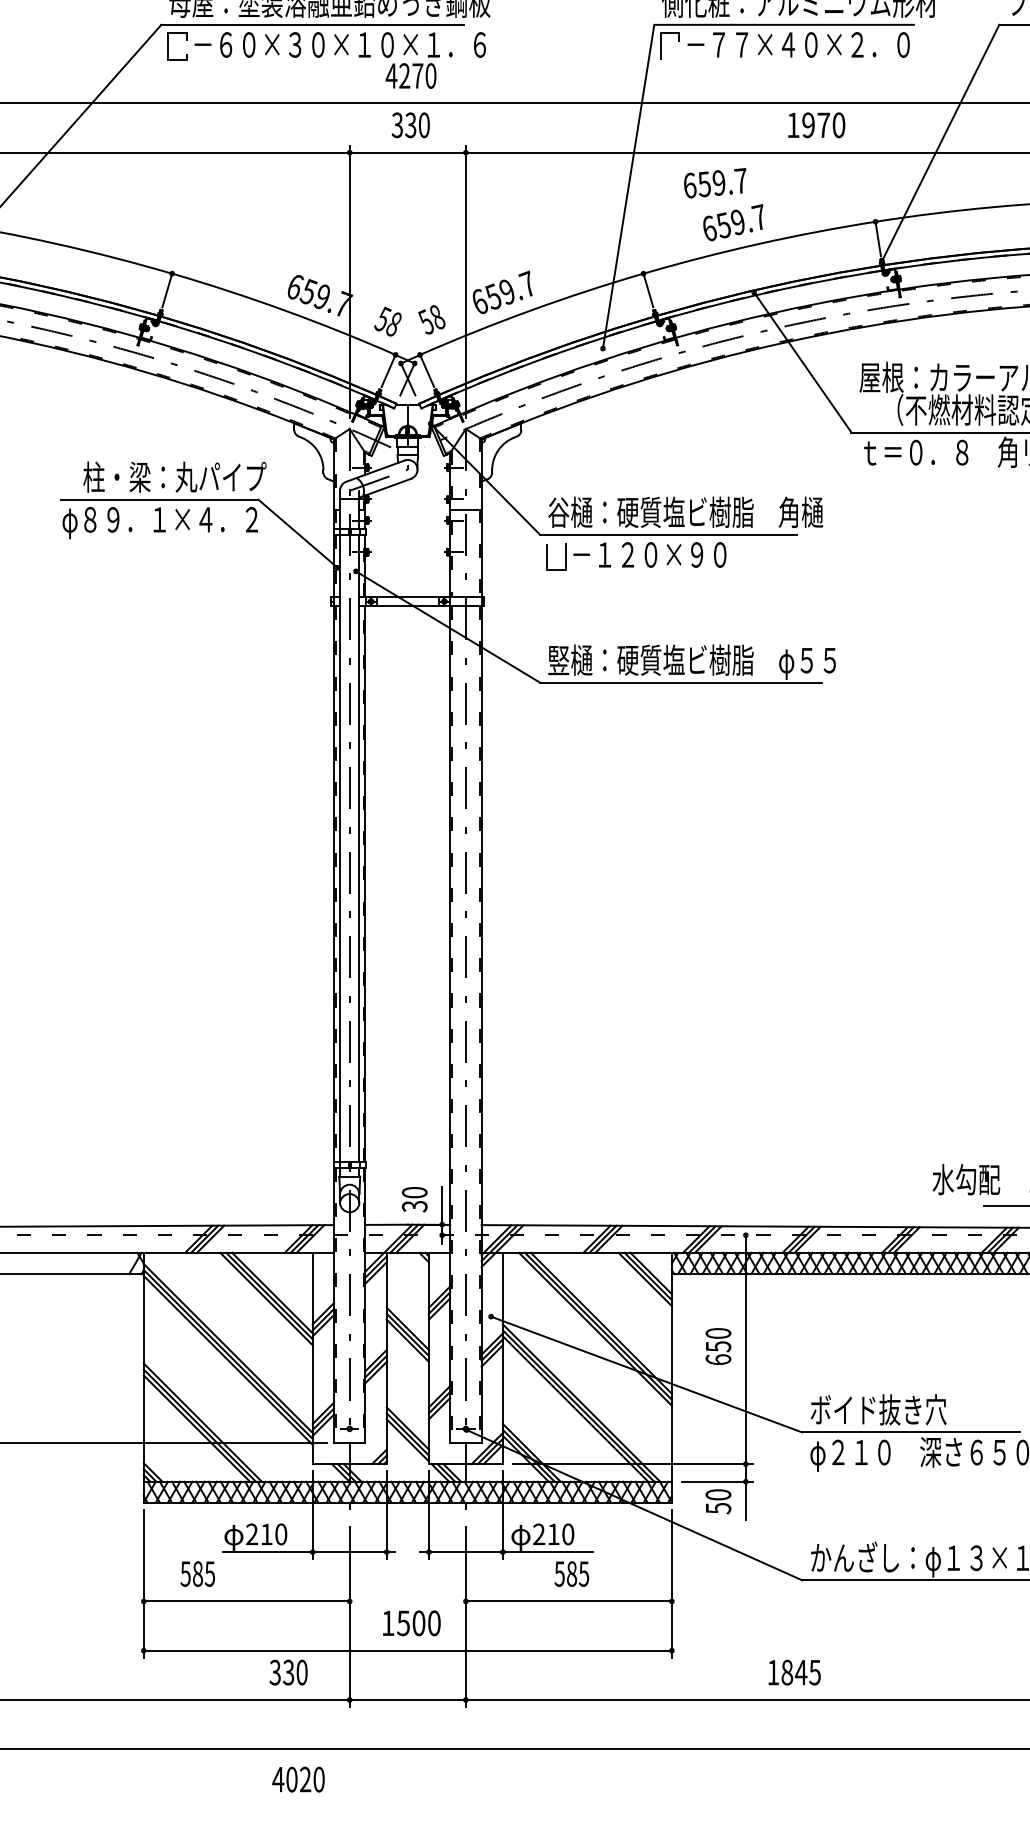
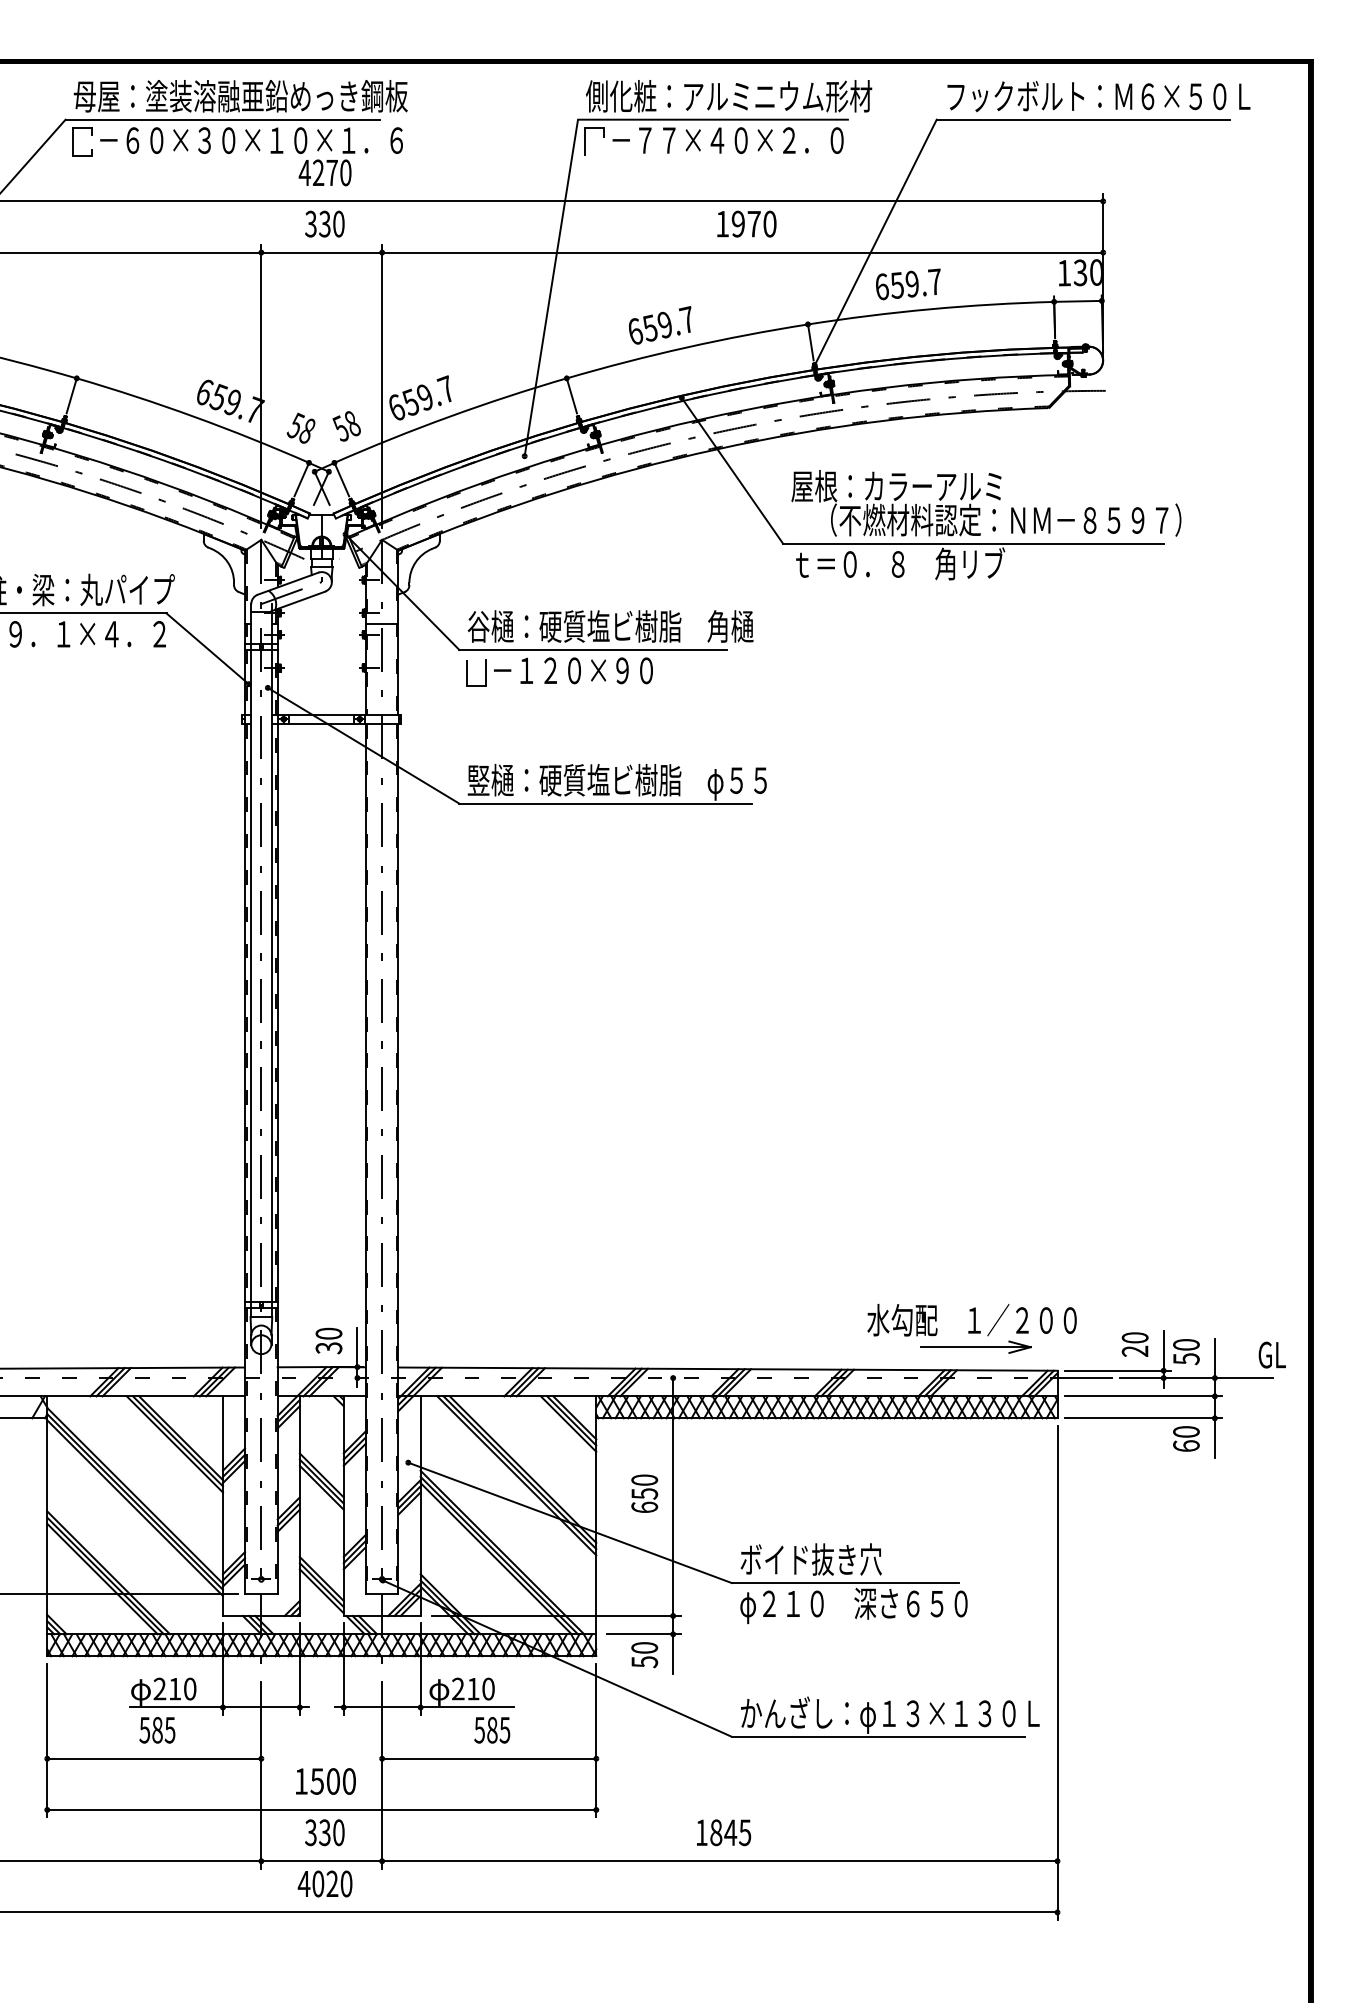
text: (715, 183) -> (908, 284), moved
text: (197, 1574) -> (157, 1730), moved
text: (288, 1672) -> (324, 1832), moved
text: (297, 1779) -> (324, 1883), moved

